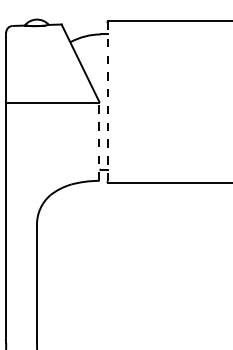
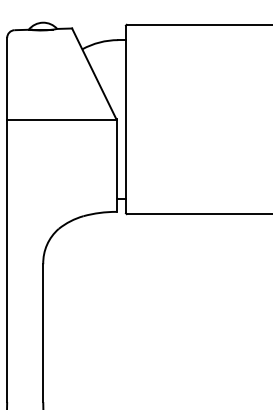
line: (107, 102) -> (125, 119), dashed -> solid
line: (99, 141) -> (116, 165), dashed -> solid

